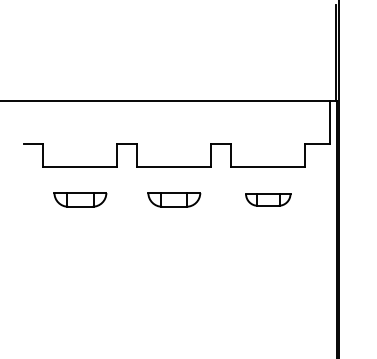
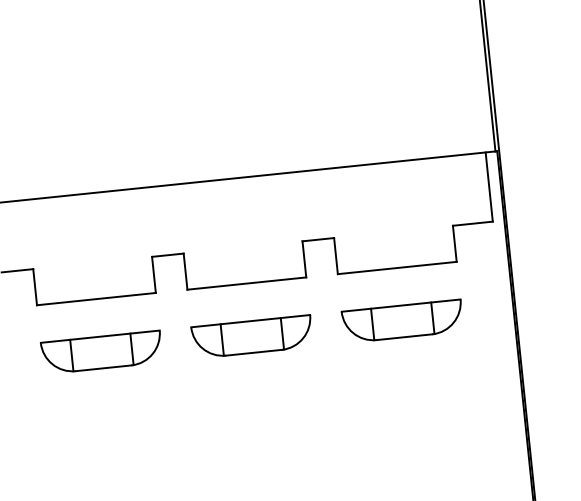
part: (80, 199) -> (102, 351), size x1.43
part: (174, 199) -> (252, 336), size x1.43
part: (268, 199) -> (403, 320), size x1.67

